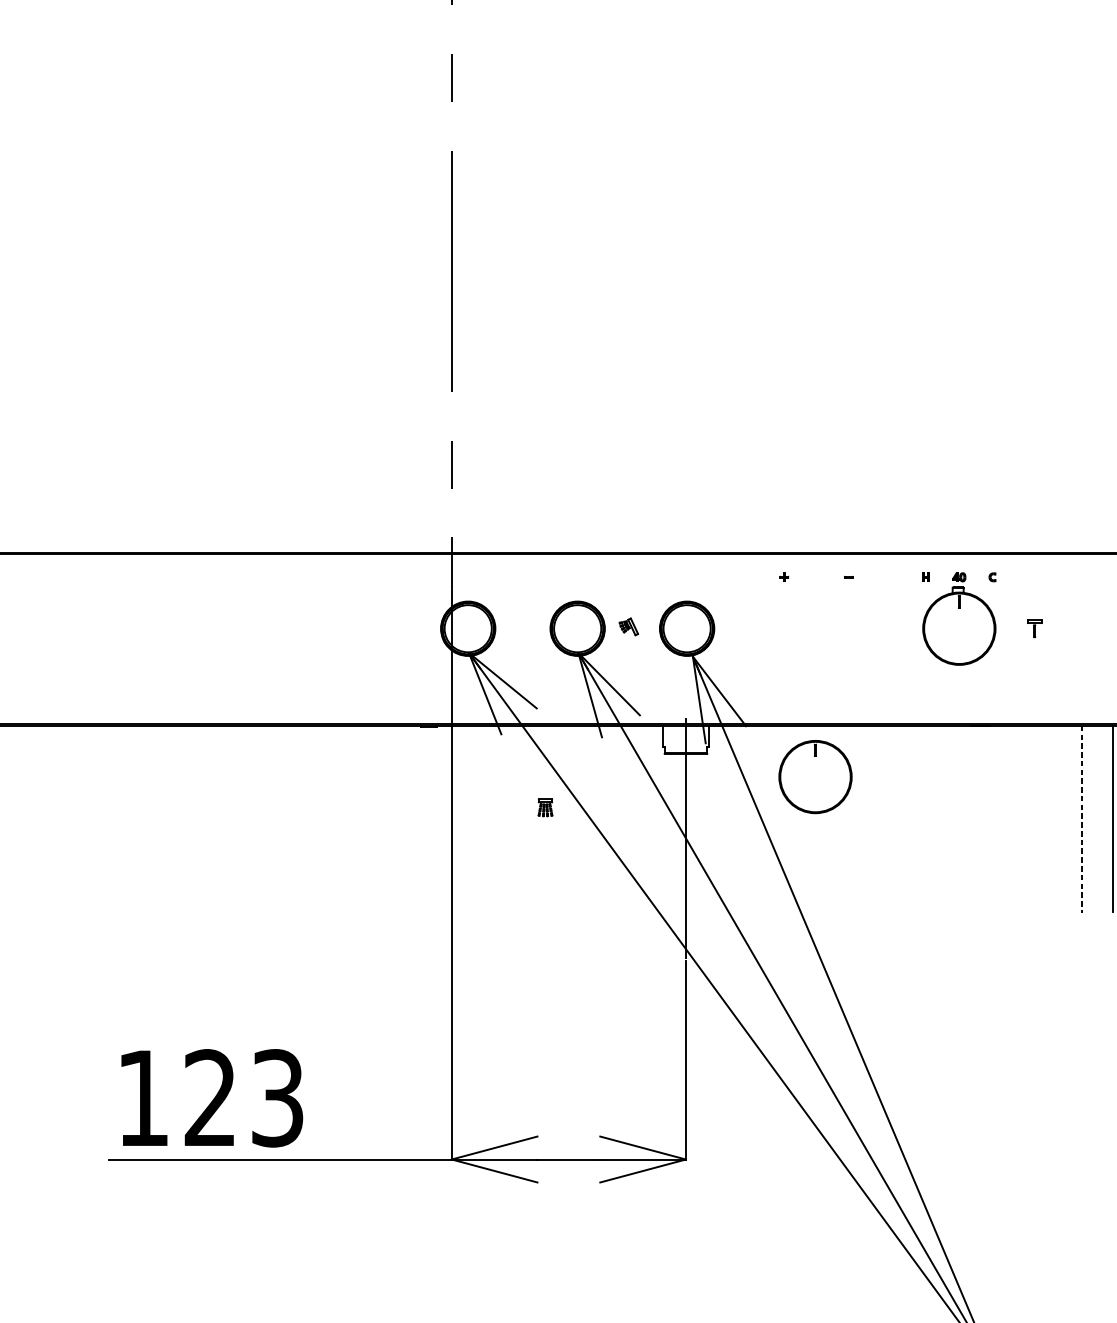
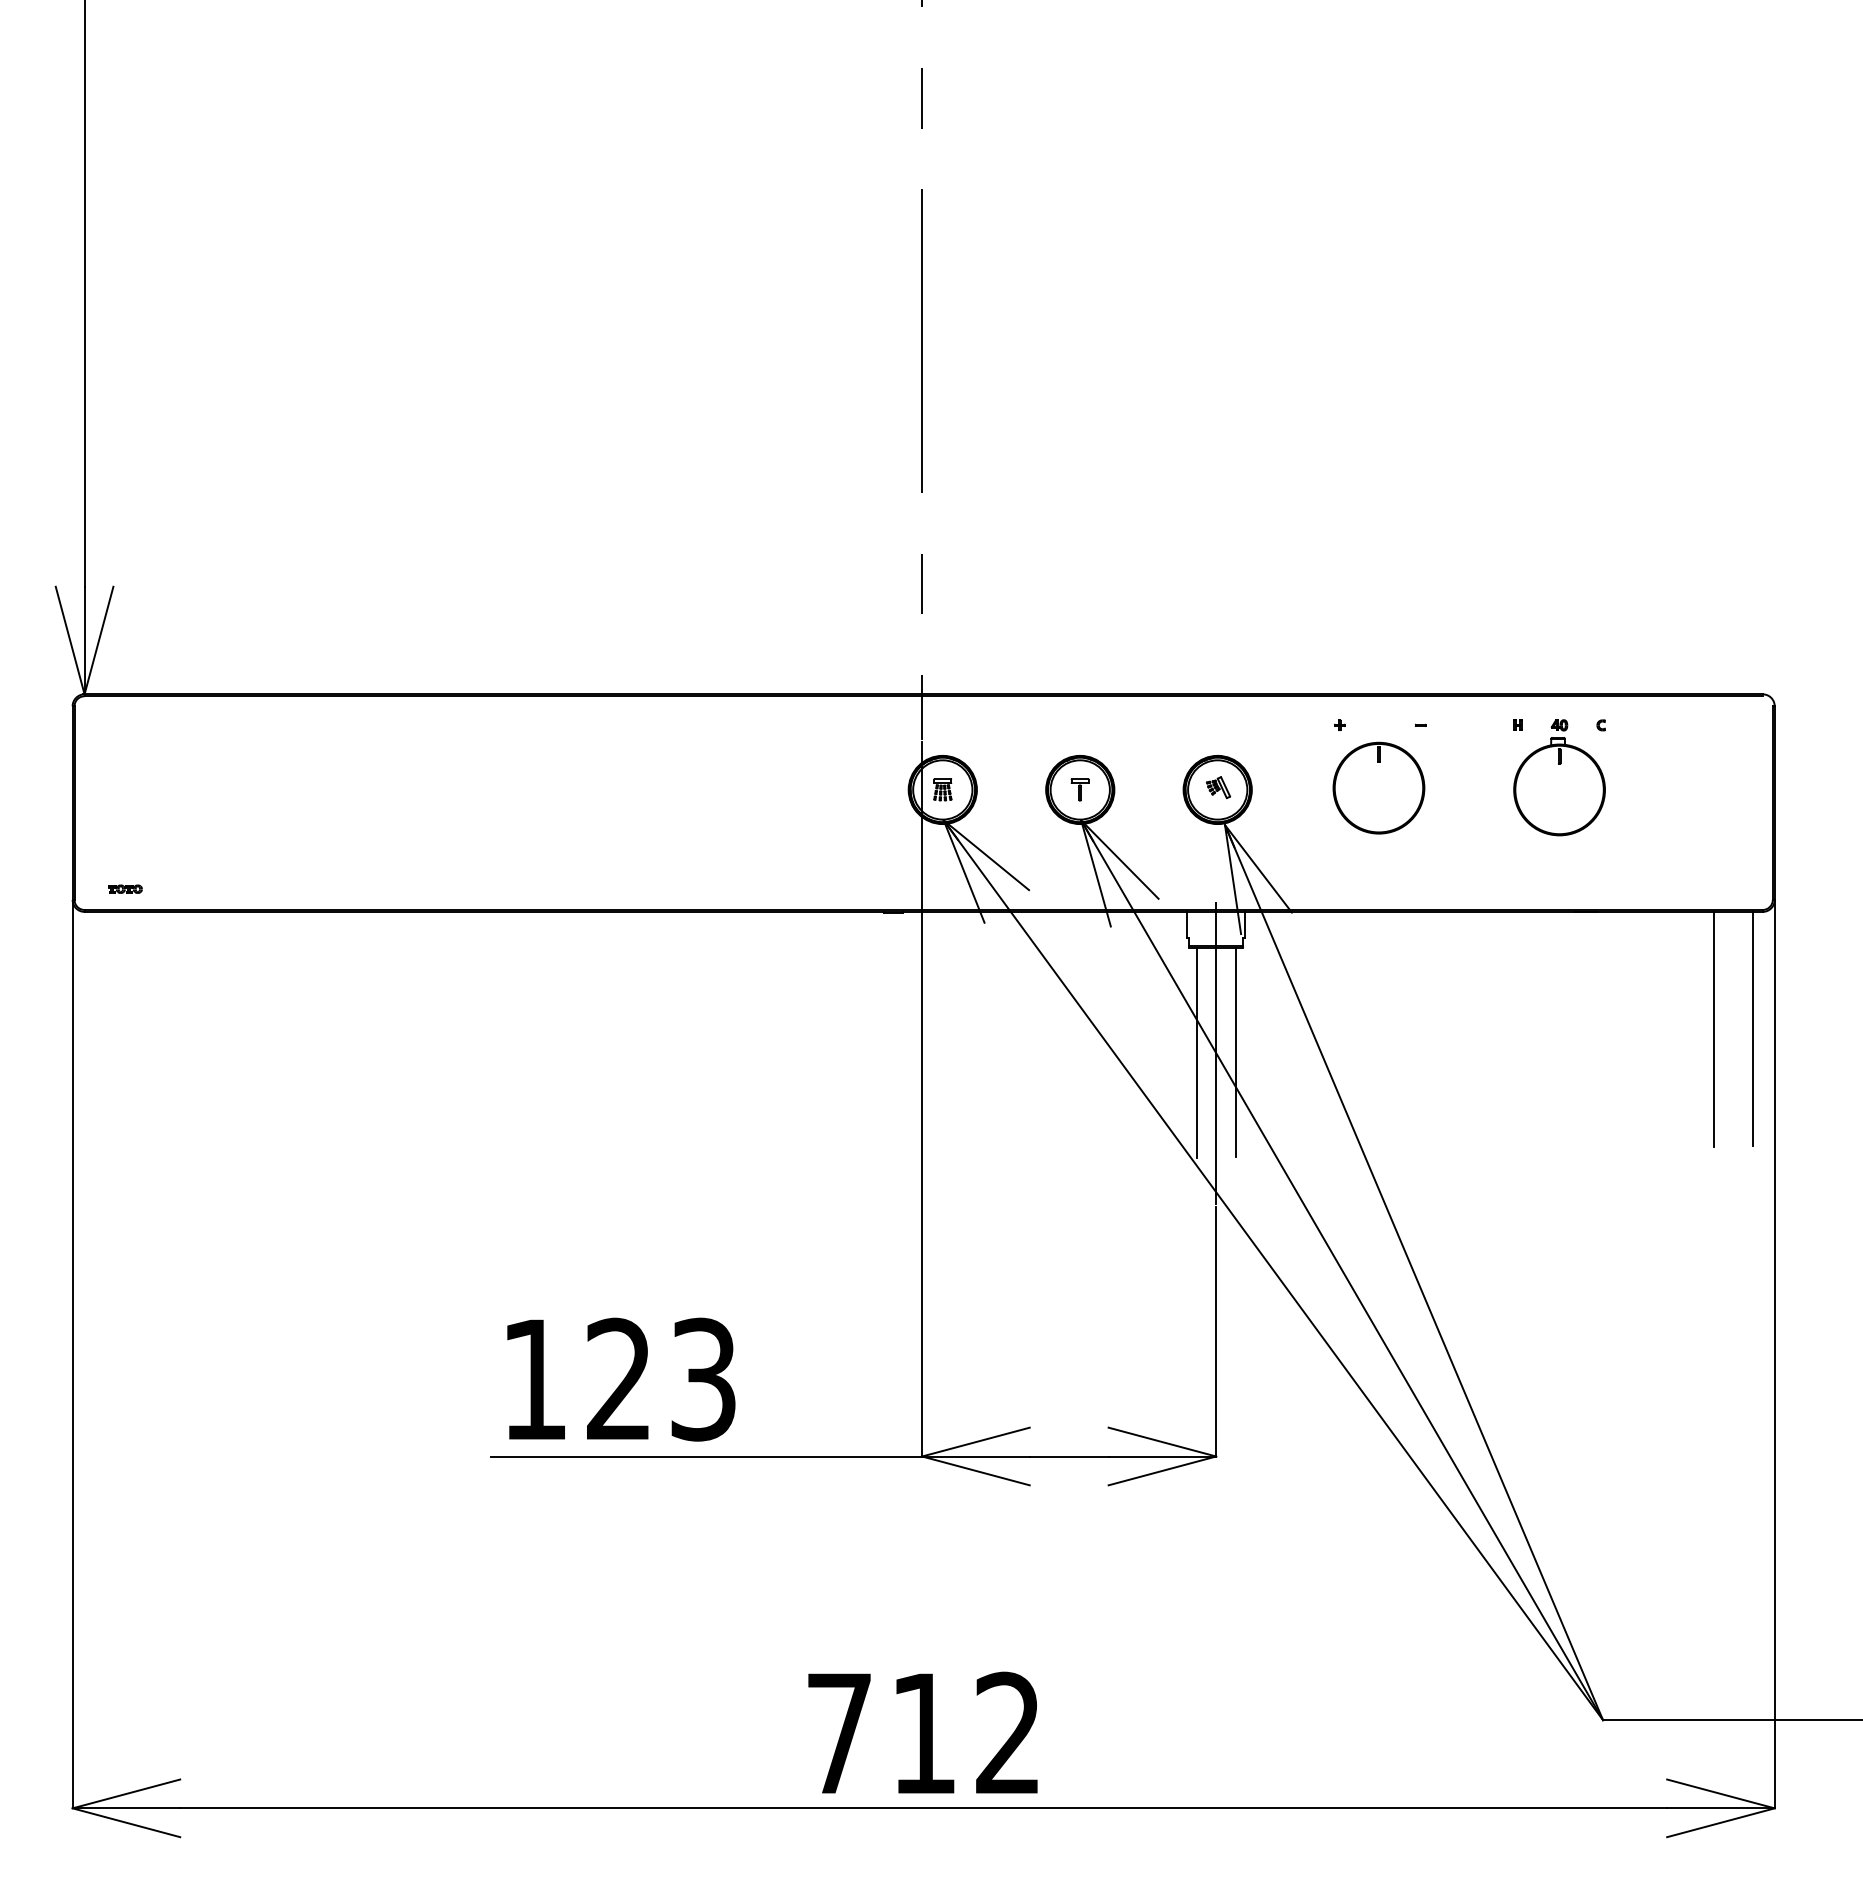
part: (628, 626) -> (1218, 787), moved
part: (1034, 628) -> (1079, 789), moved
part: (815, 776) -> (1378, 787), moved
part: (545, 807) -> (942, 789), moved
line: (1081, 819) -> (1713, 1029), dashed -> solid
line: (670, 837) -> (1196, 1052), added
line: (701, 837) -> (1235, 1051), added

